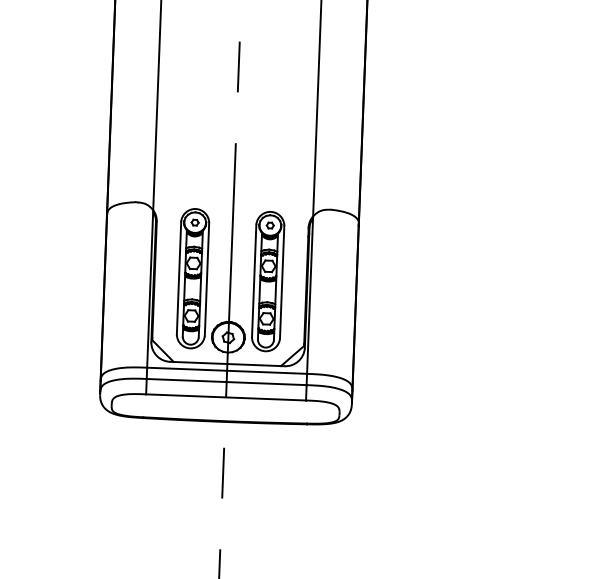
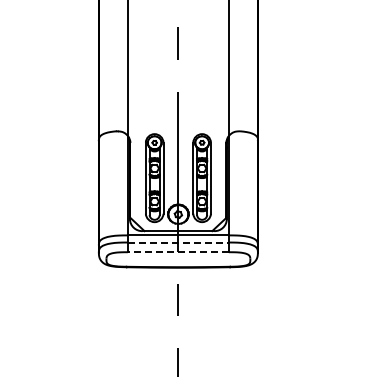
line: (226, 382) -> (178, 242), solid -> dashed
line: (224, 397) -> (177, 252), solid -> dashed

